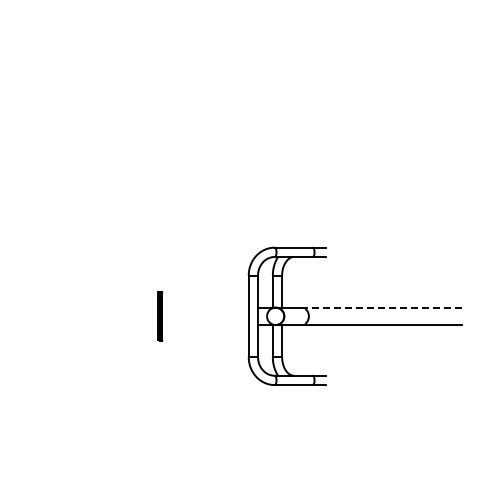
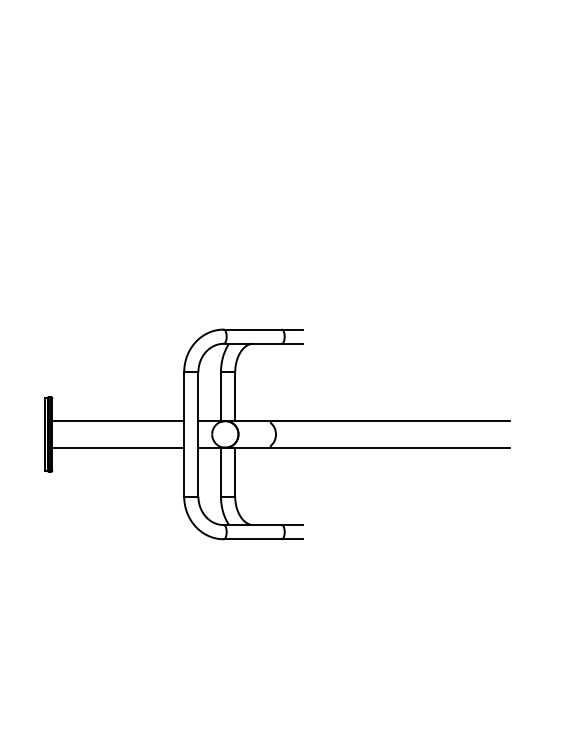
line: (205, 307) -> (118, 420), added
line: (383, 307) -> (389, 420), dashed -> solid
line: (205, 325) -> (118, 448), added

